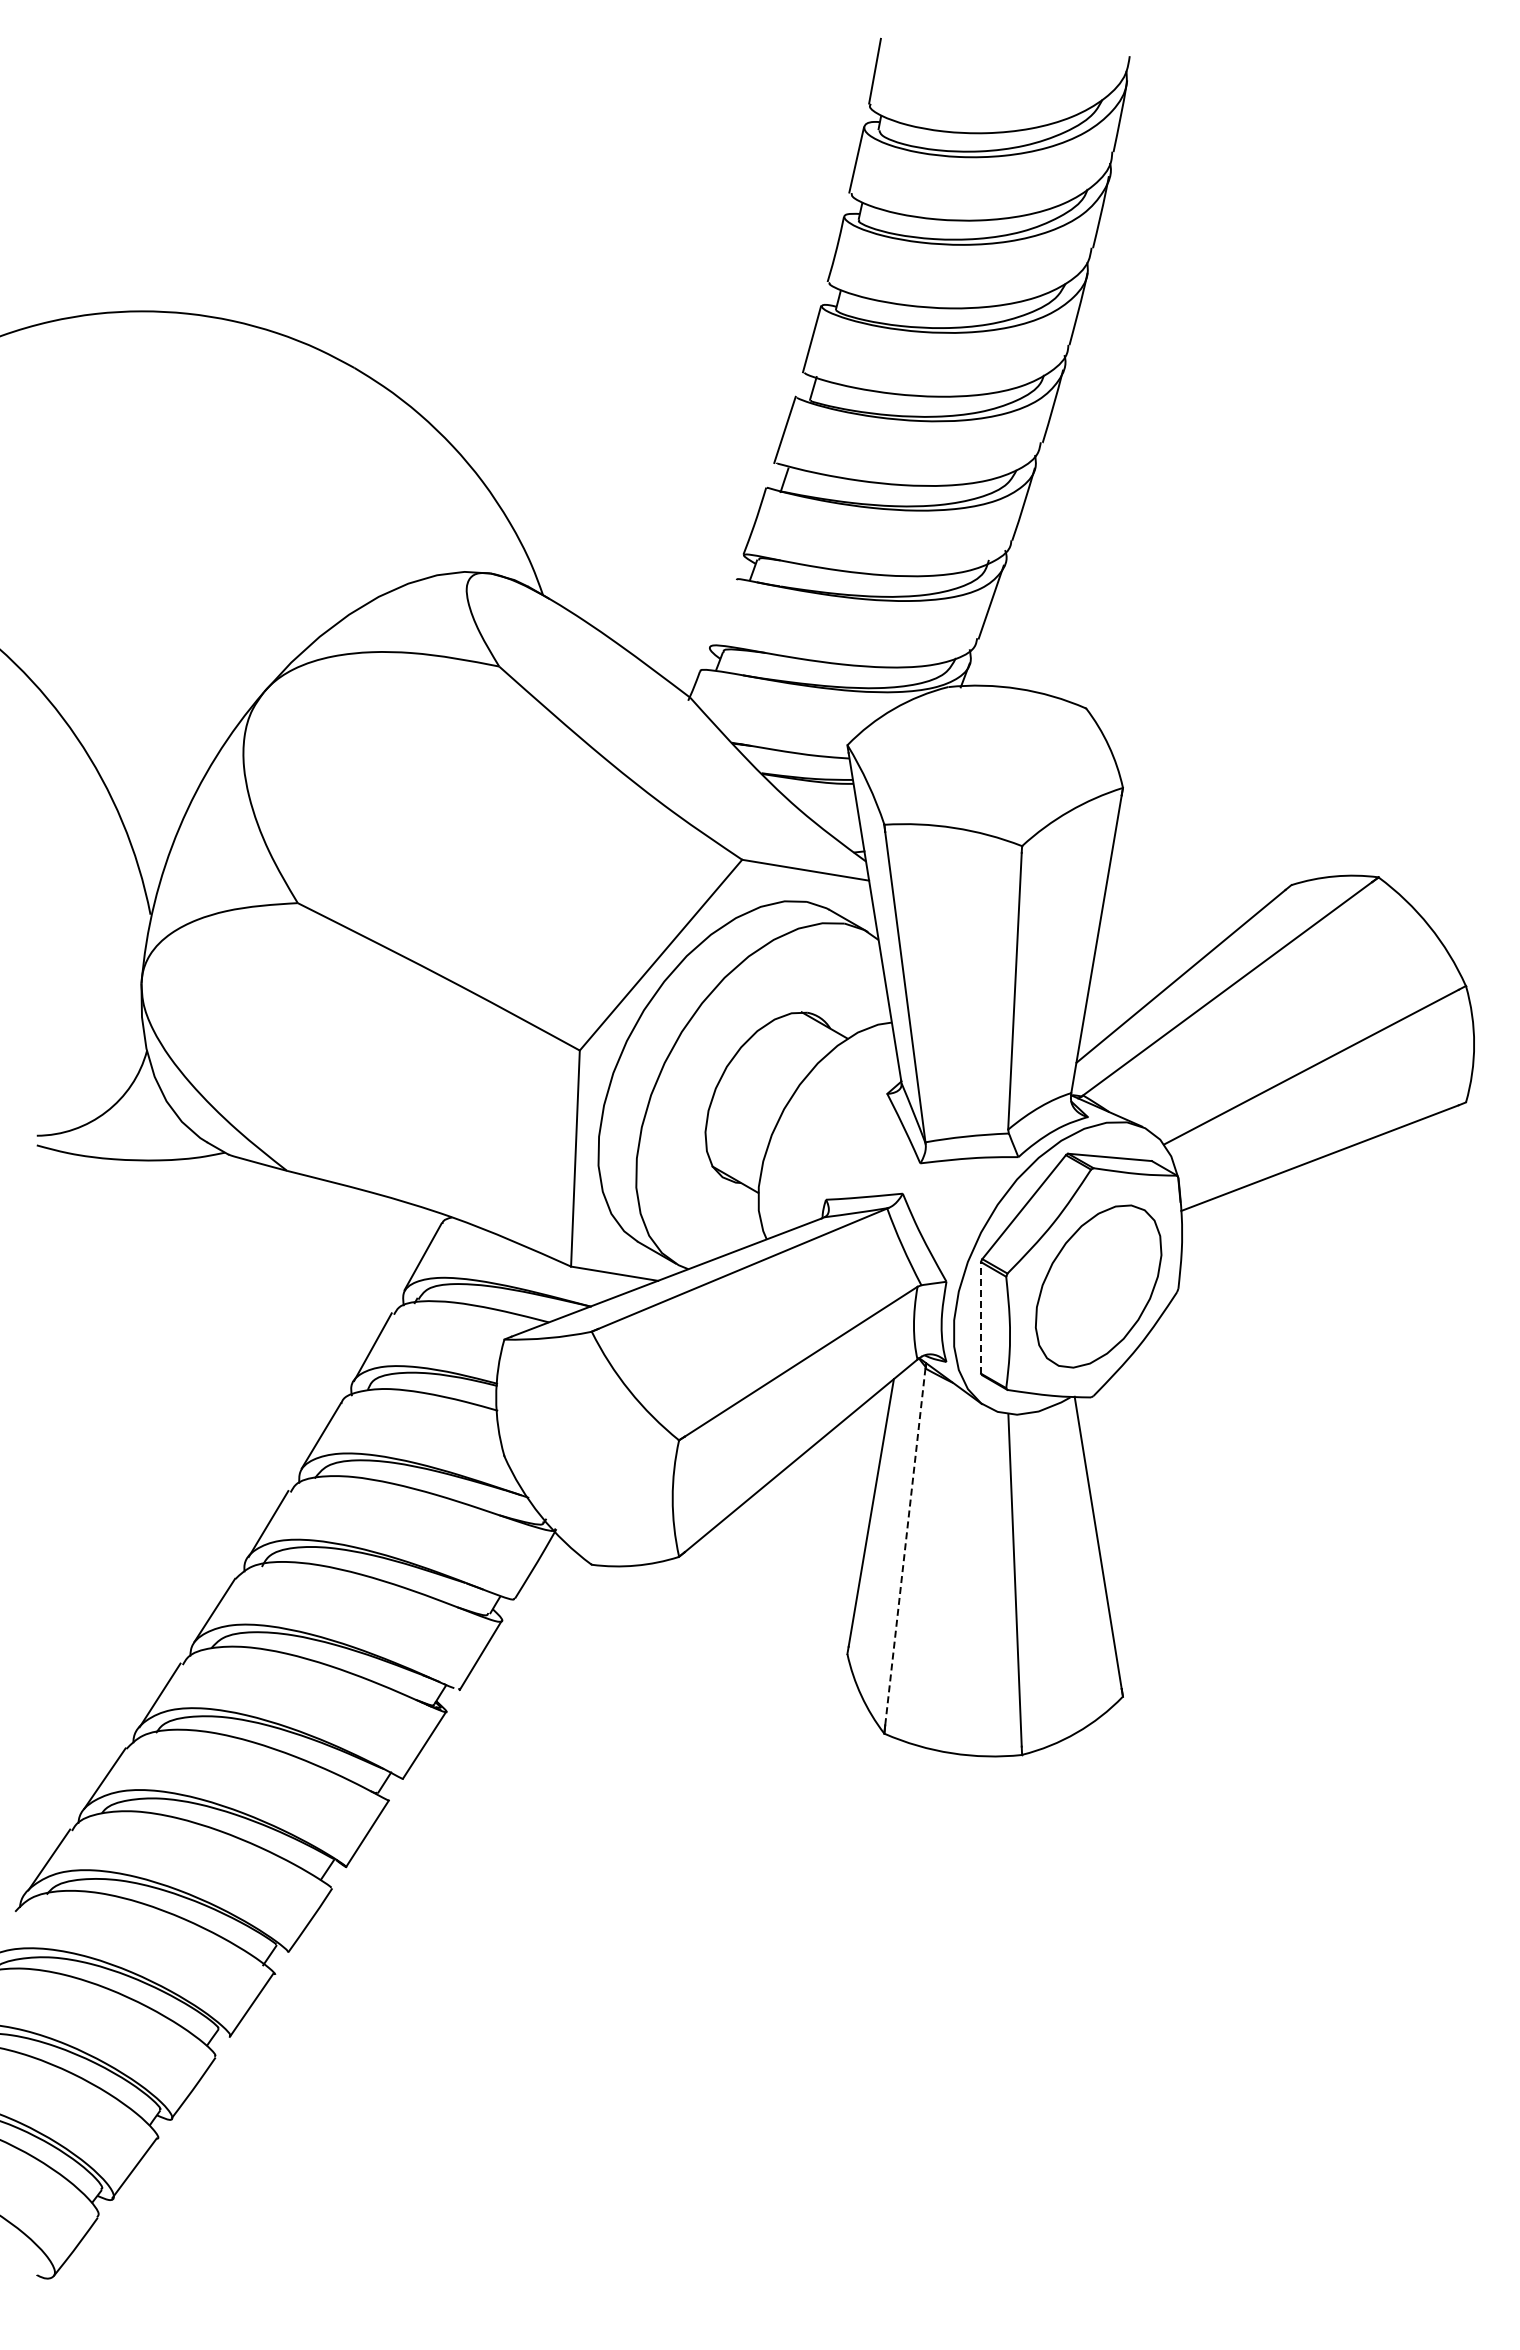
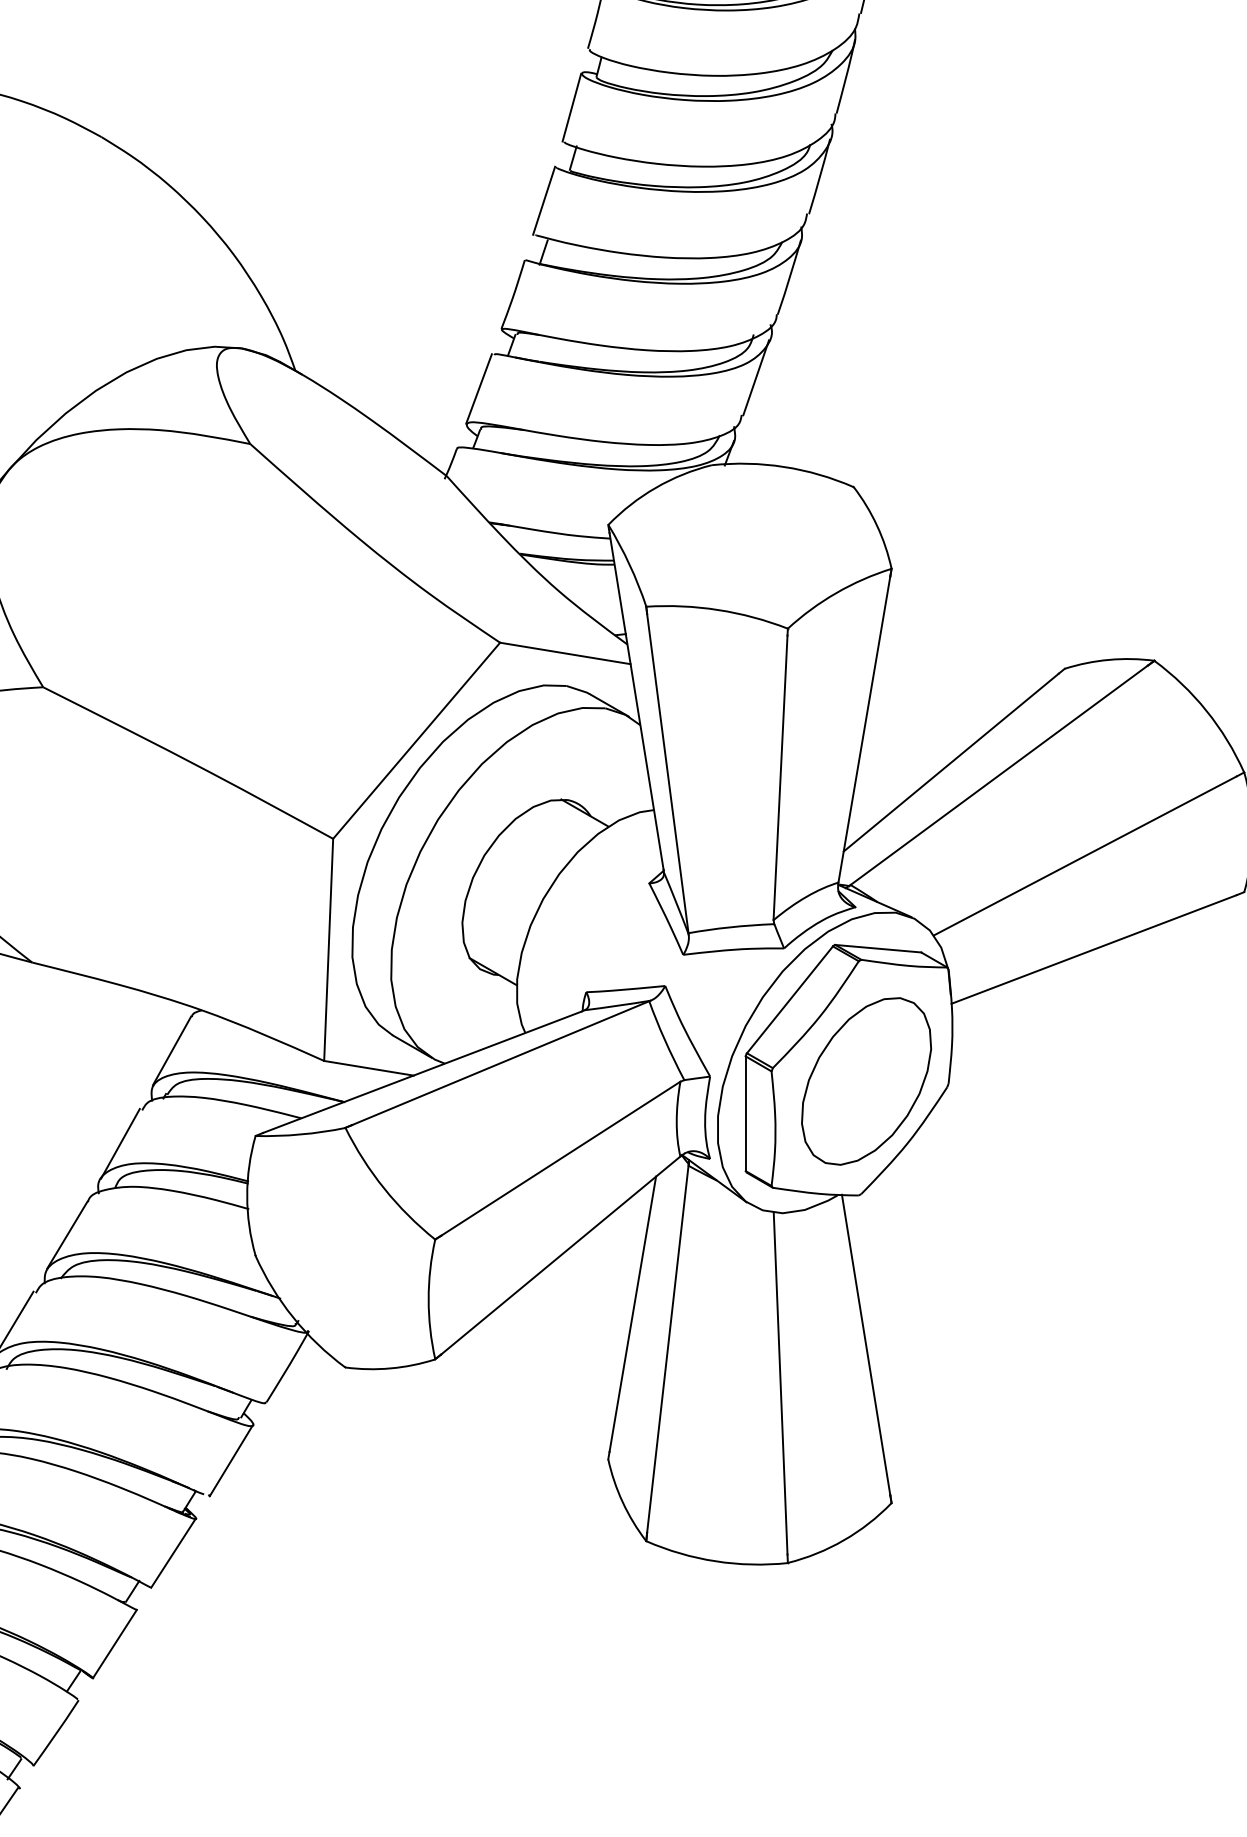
line: (721, 612) -> (478, 388), added
line: (981, 1317) -> (746, 1113), dashed -> solid
line: (905, 1547) -> (668, 1349), dashed -> solid

